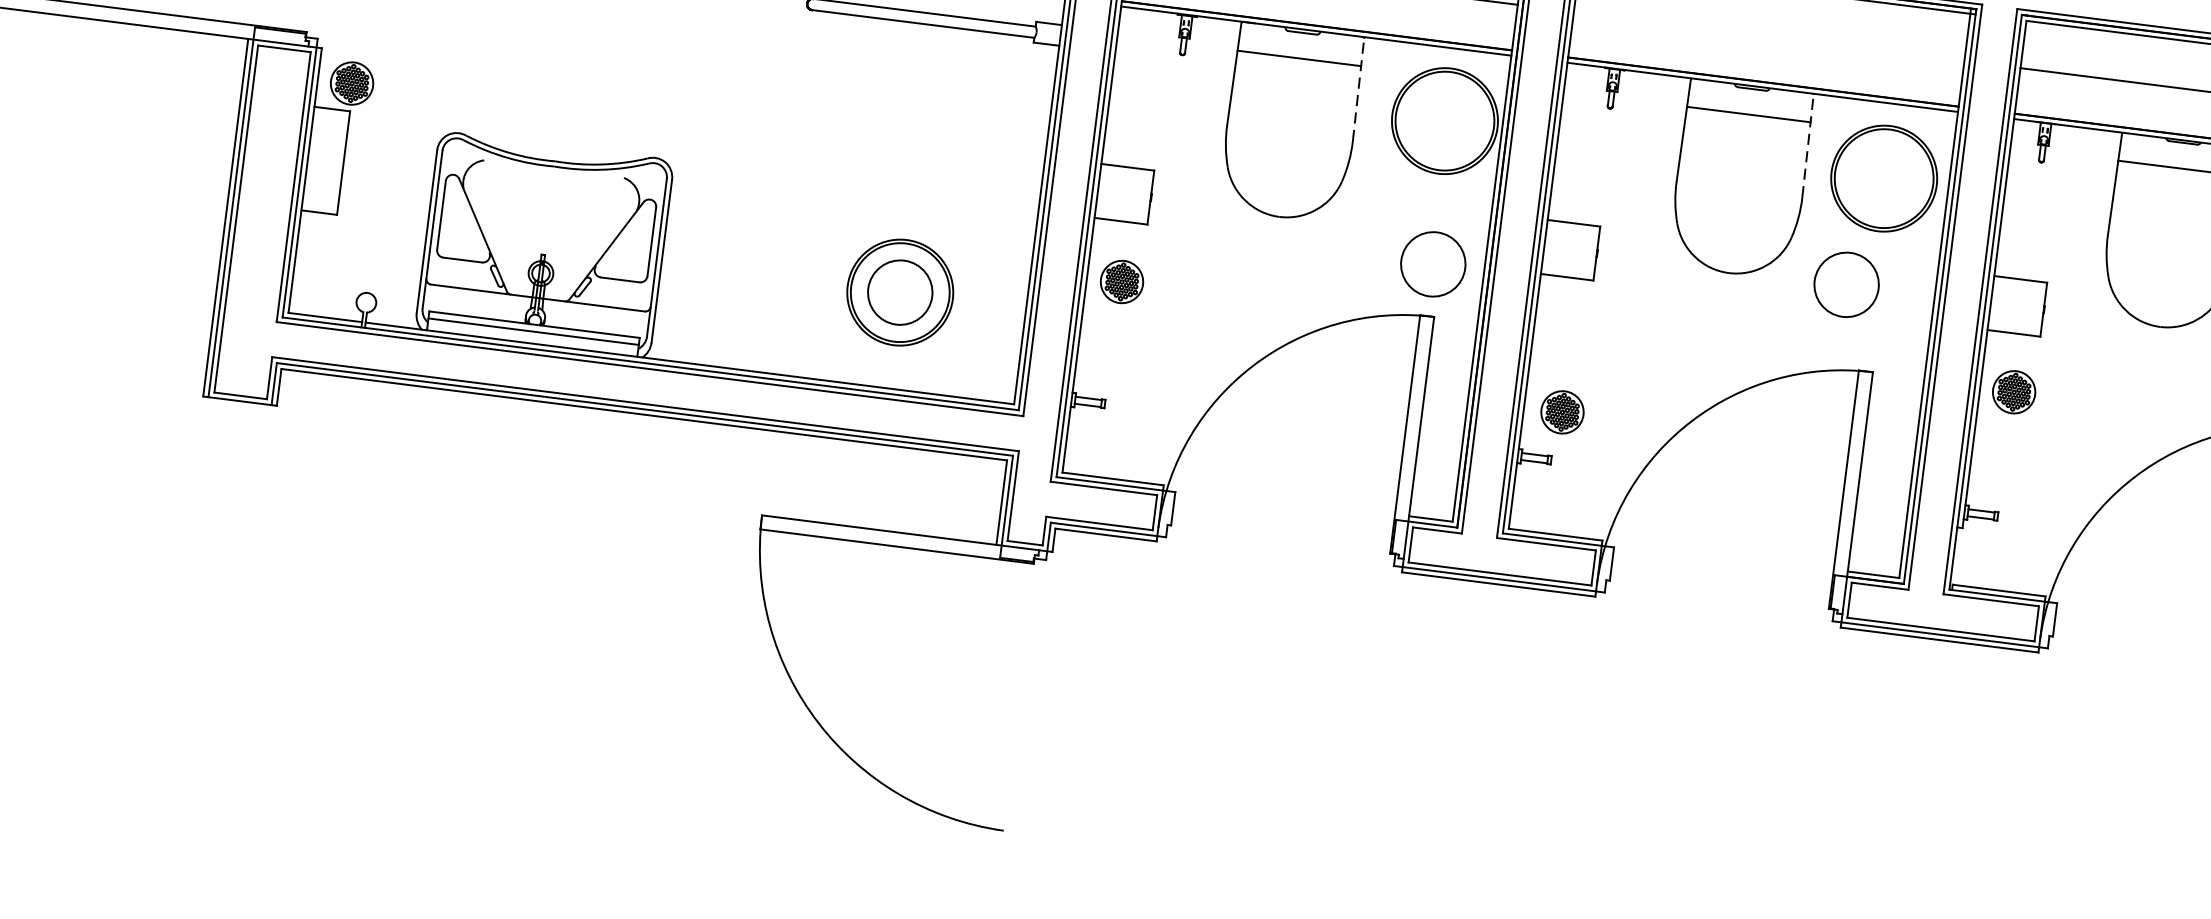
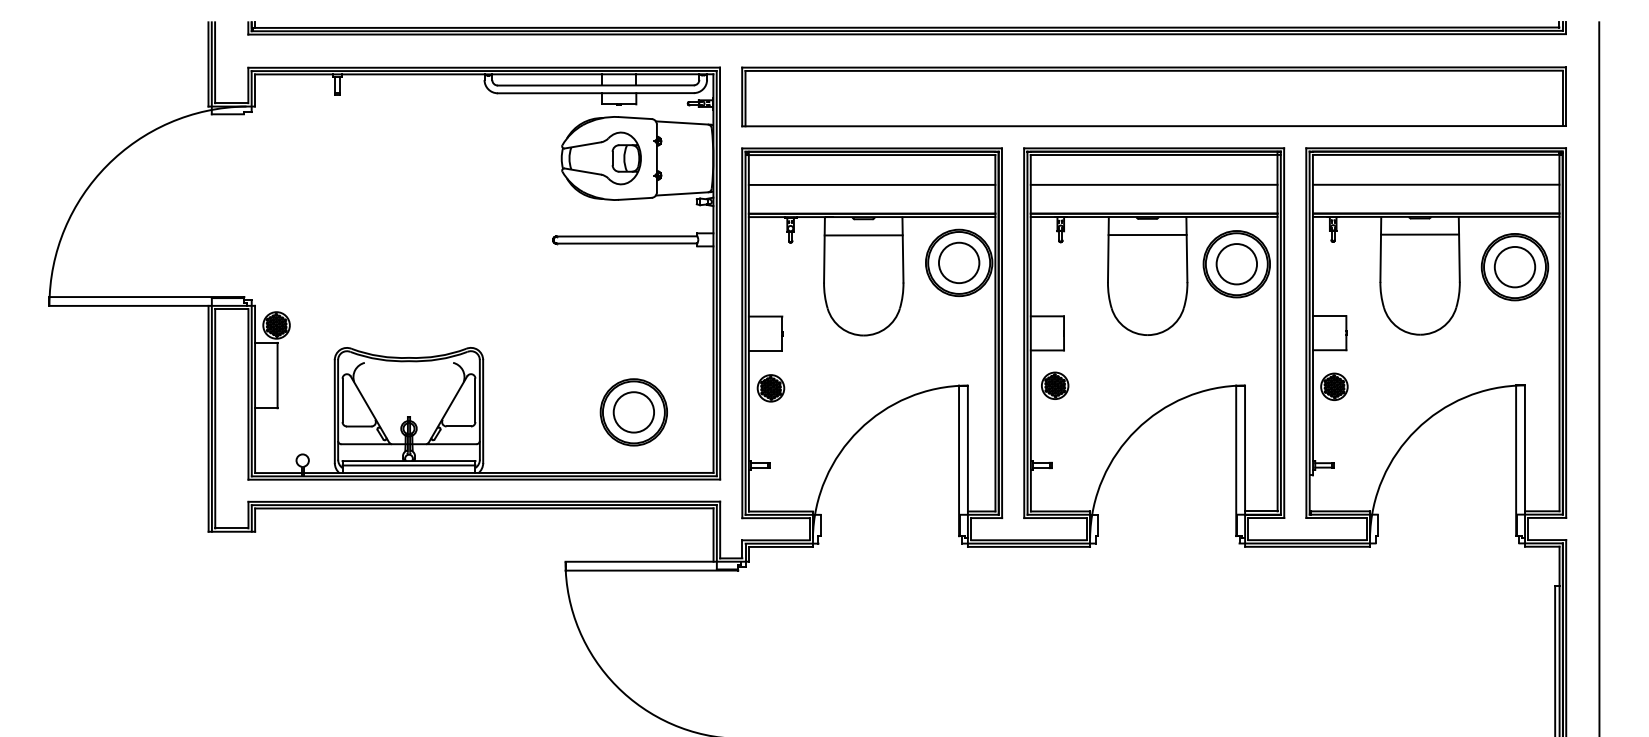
line: (1768, 35) -> (1153, 184), added
line: (1357, 88) -> (902, 249), dashed -> solid
line: (1807, 145) -> (1186, 249), dashed -> solid
circle: (1433, 263) -> (959, 262), moved
circle: (1846, 285) -> (1236, 264), moved
part: (1563, 411) -> (1055, 385), moved

